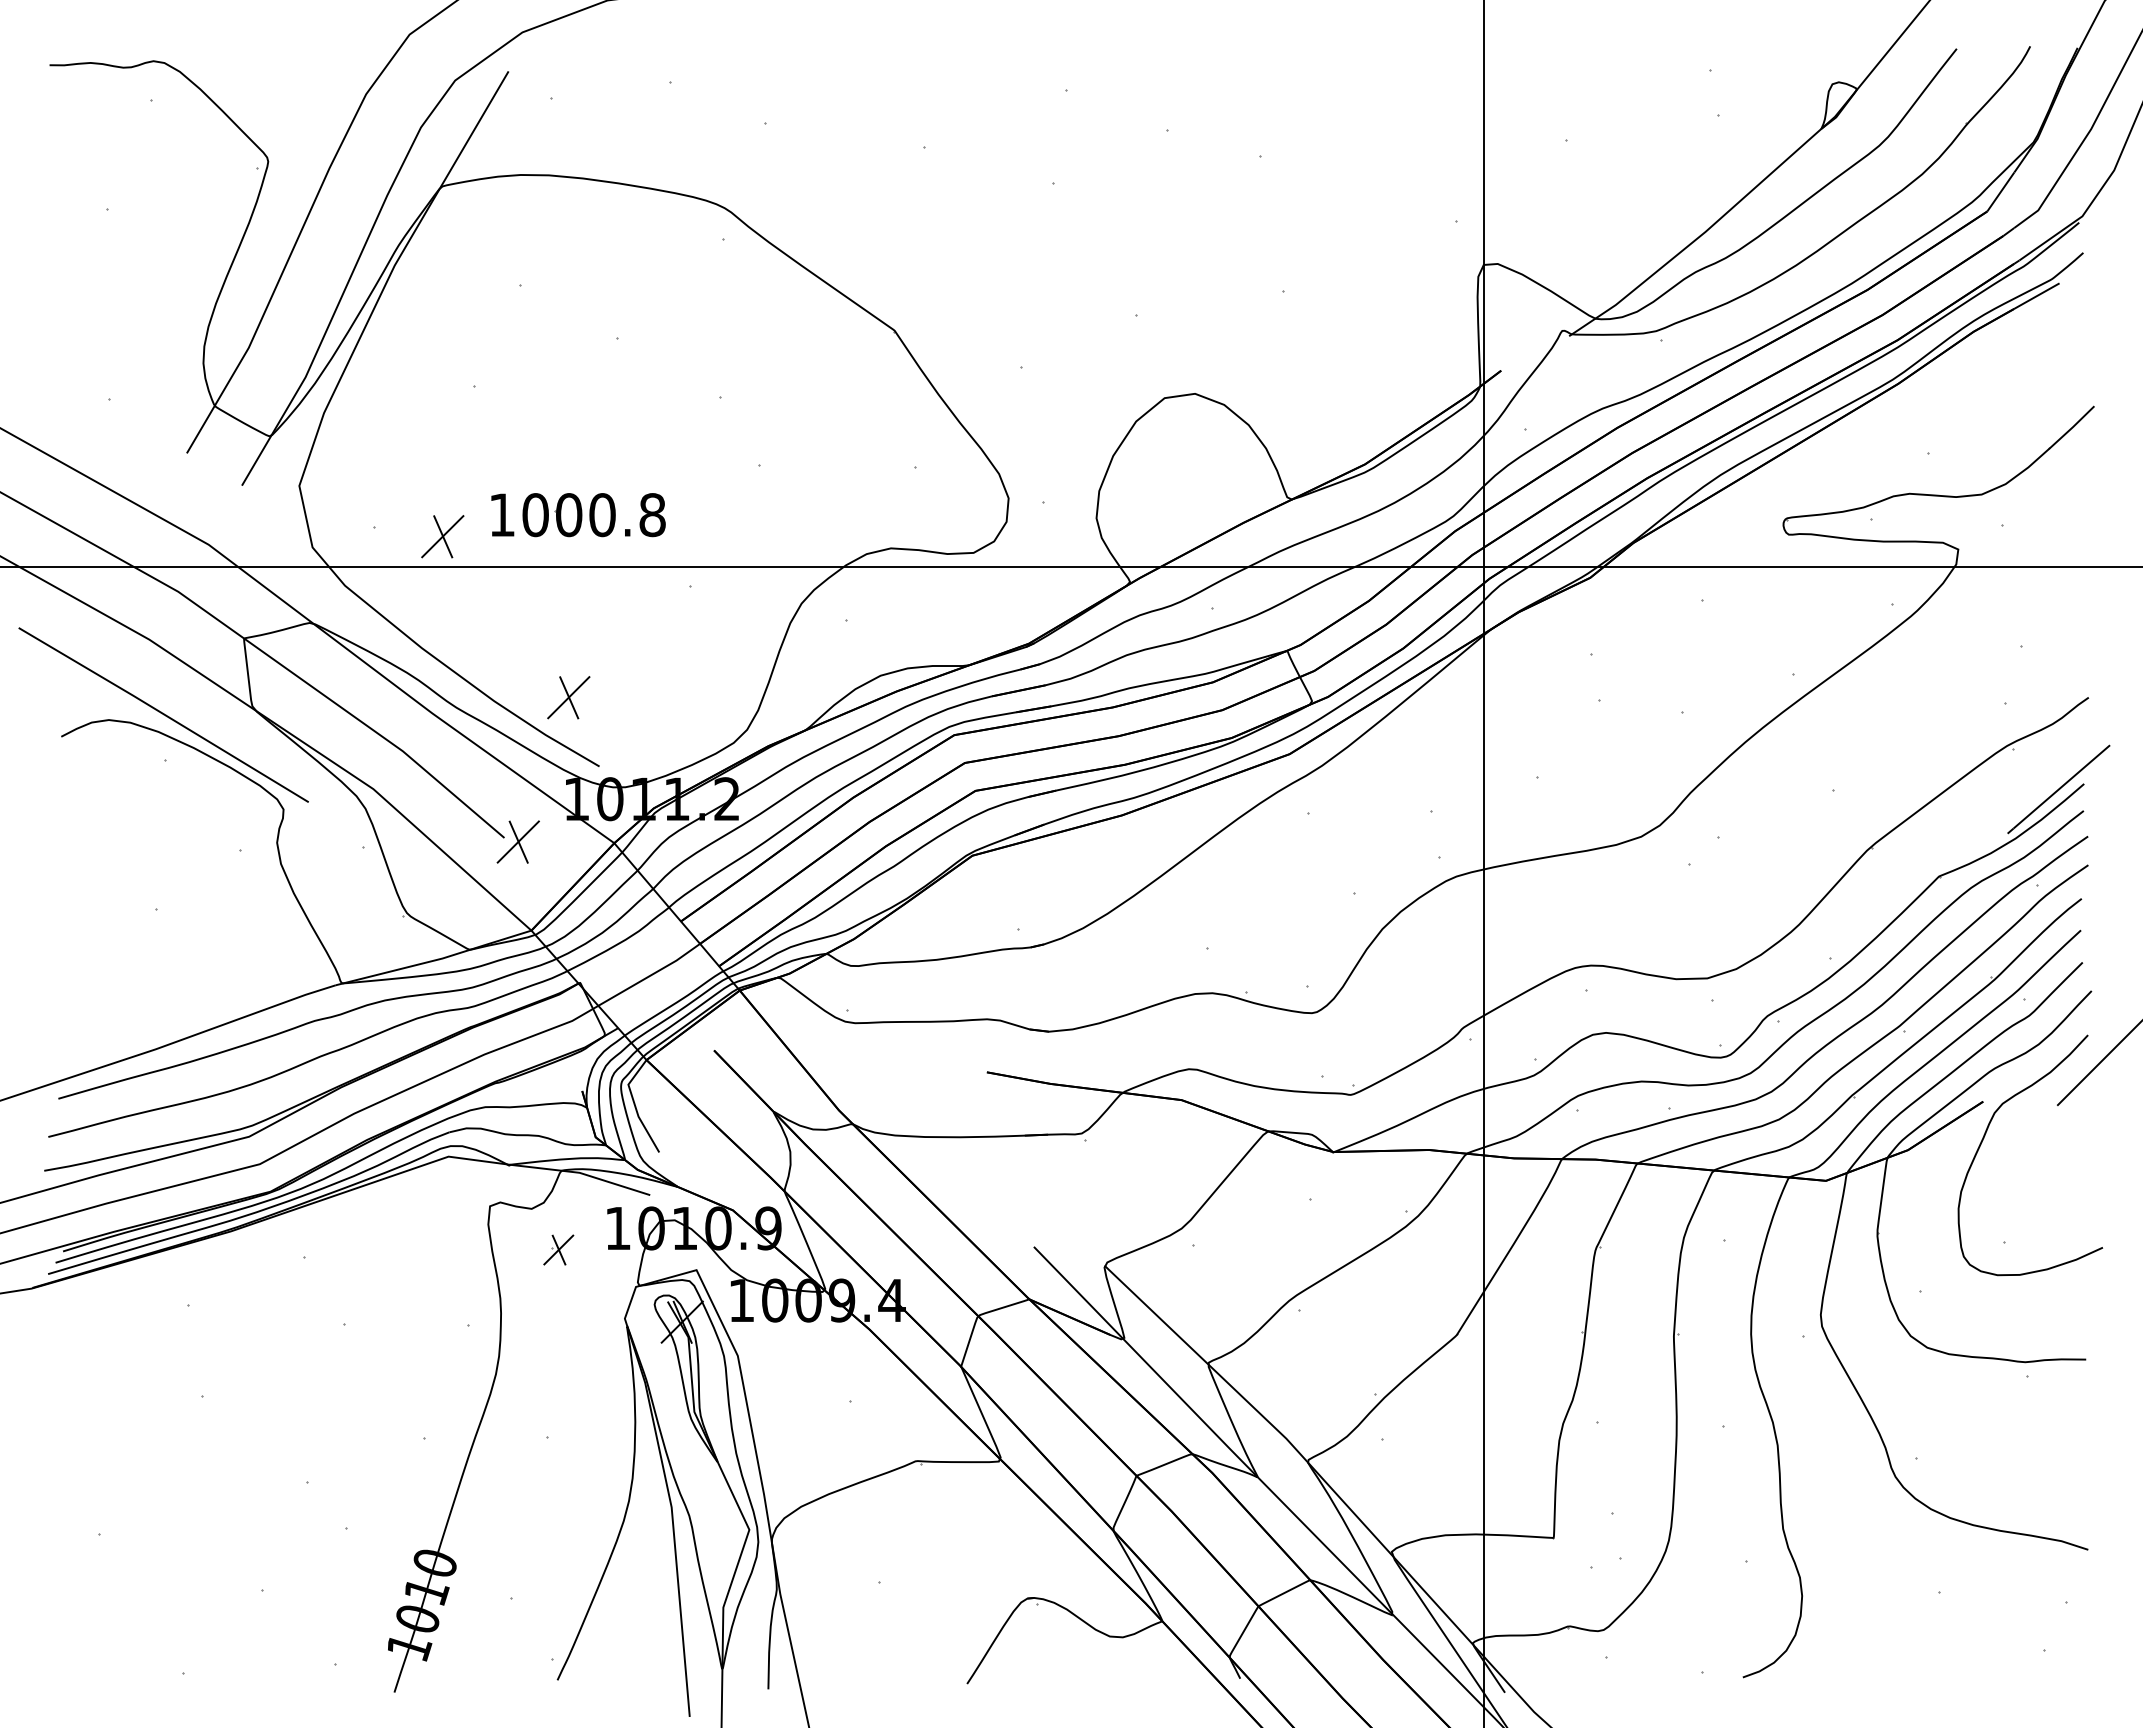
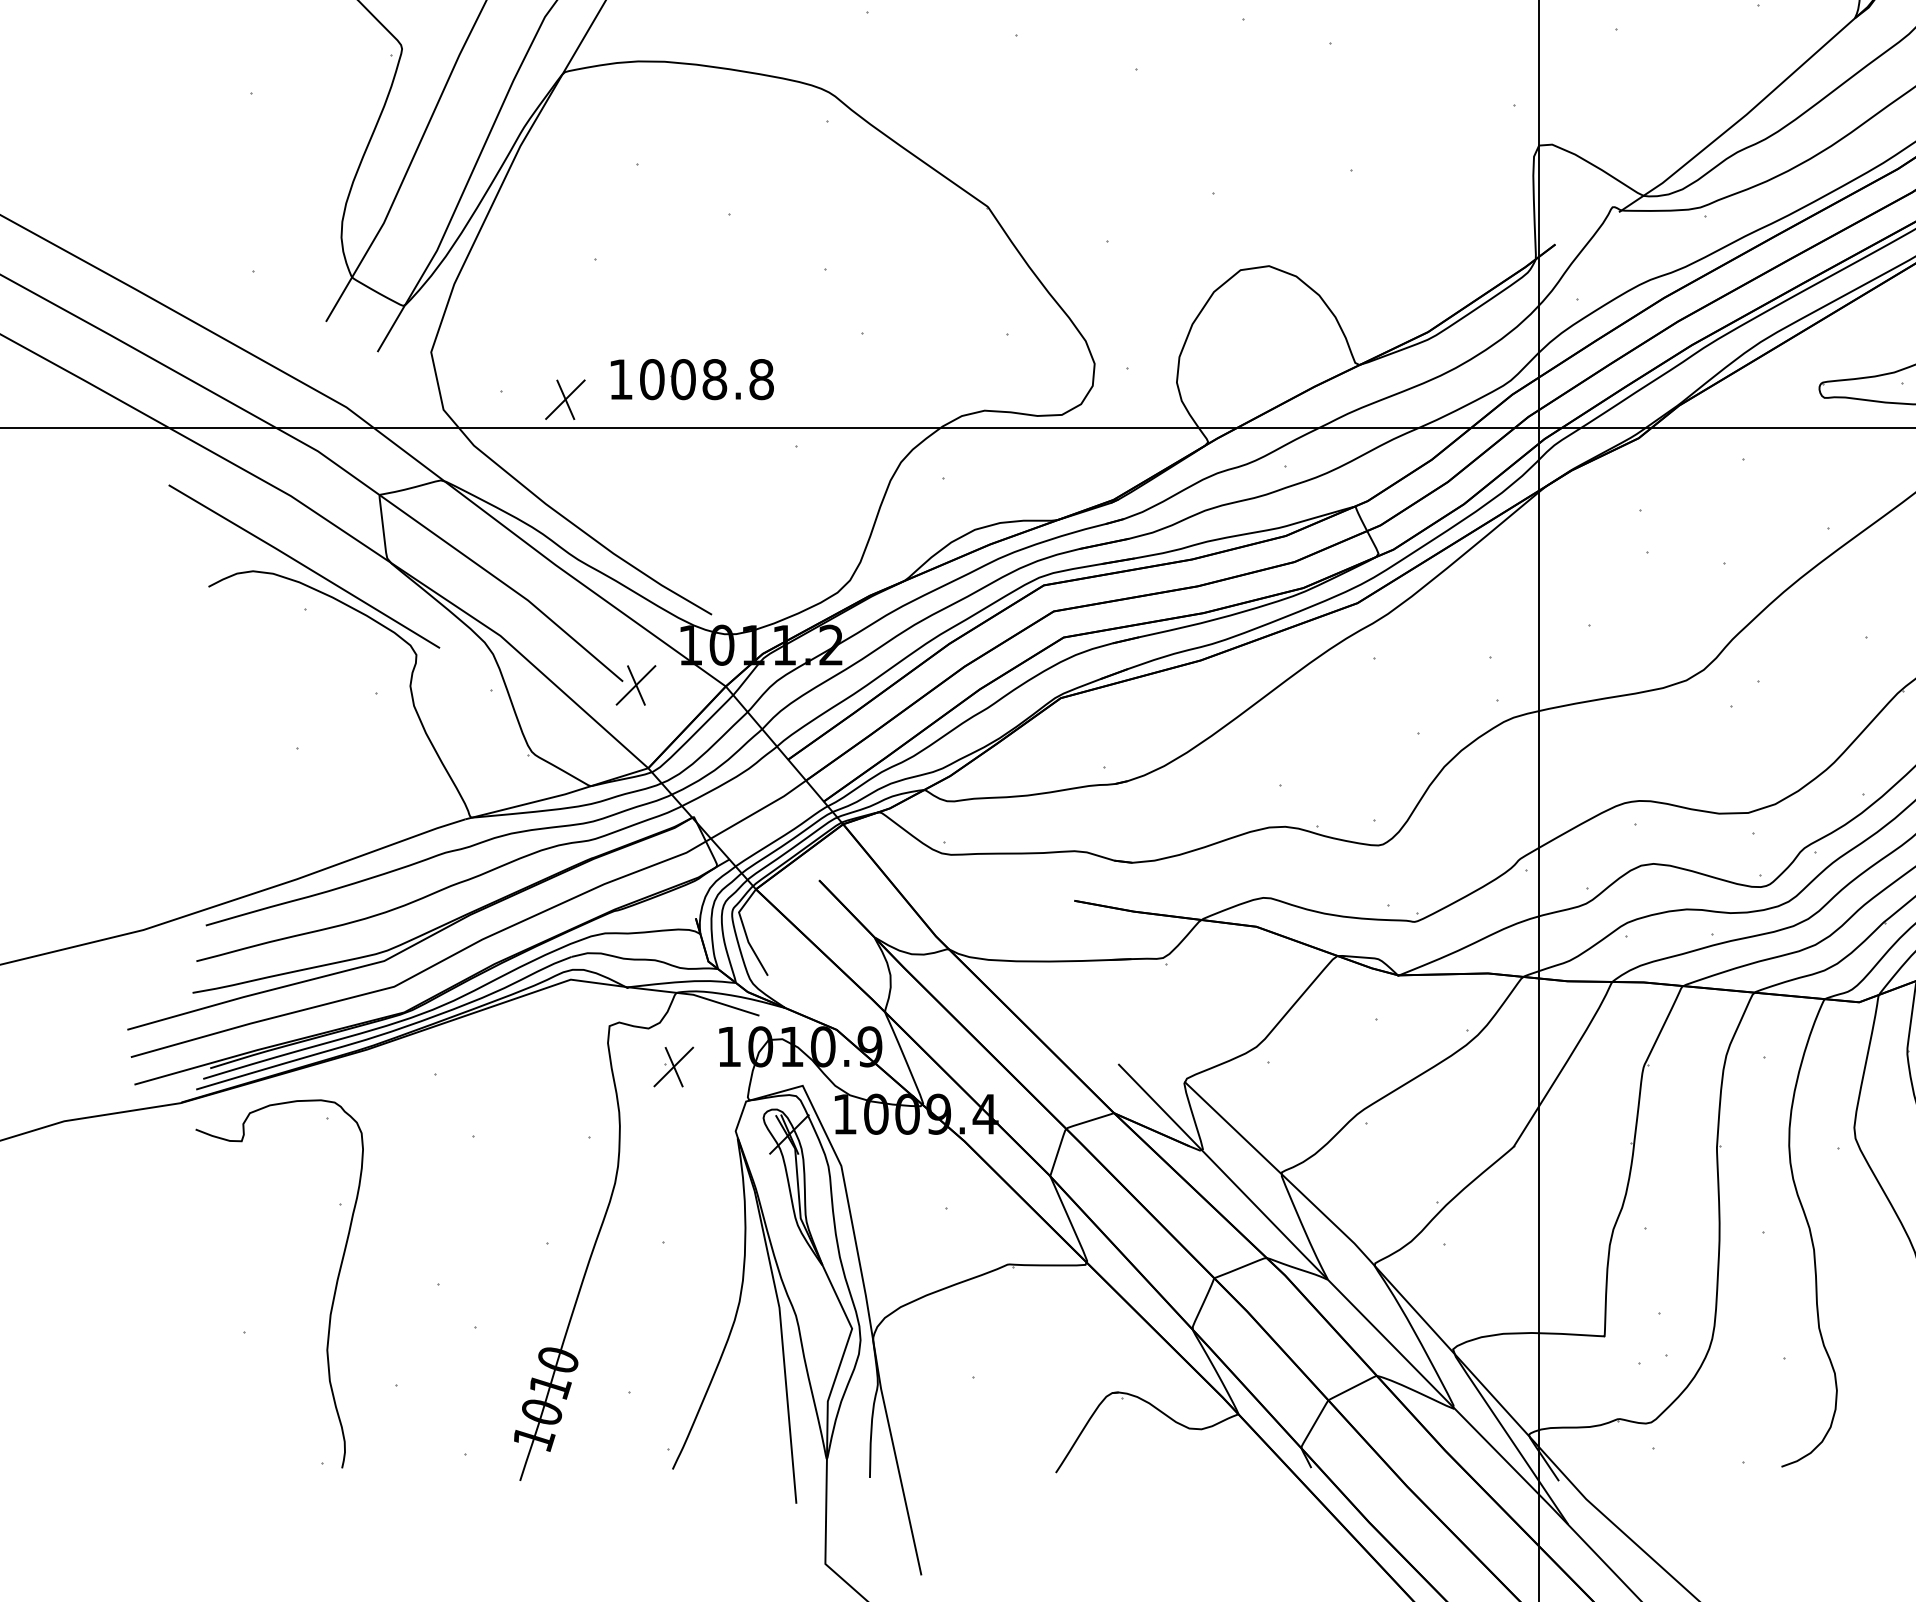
text: (602, 514) -> (714, 379), 1000.8 -> 1008.8
part: (568, 697) -> (682, 550), removed
part: (558, 1249) -> (673, 1066), size x1.43
curve: (195, 1490) -> (334, 1291), added

